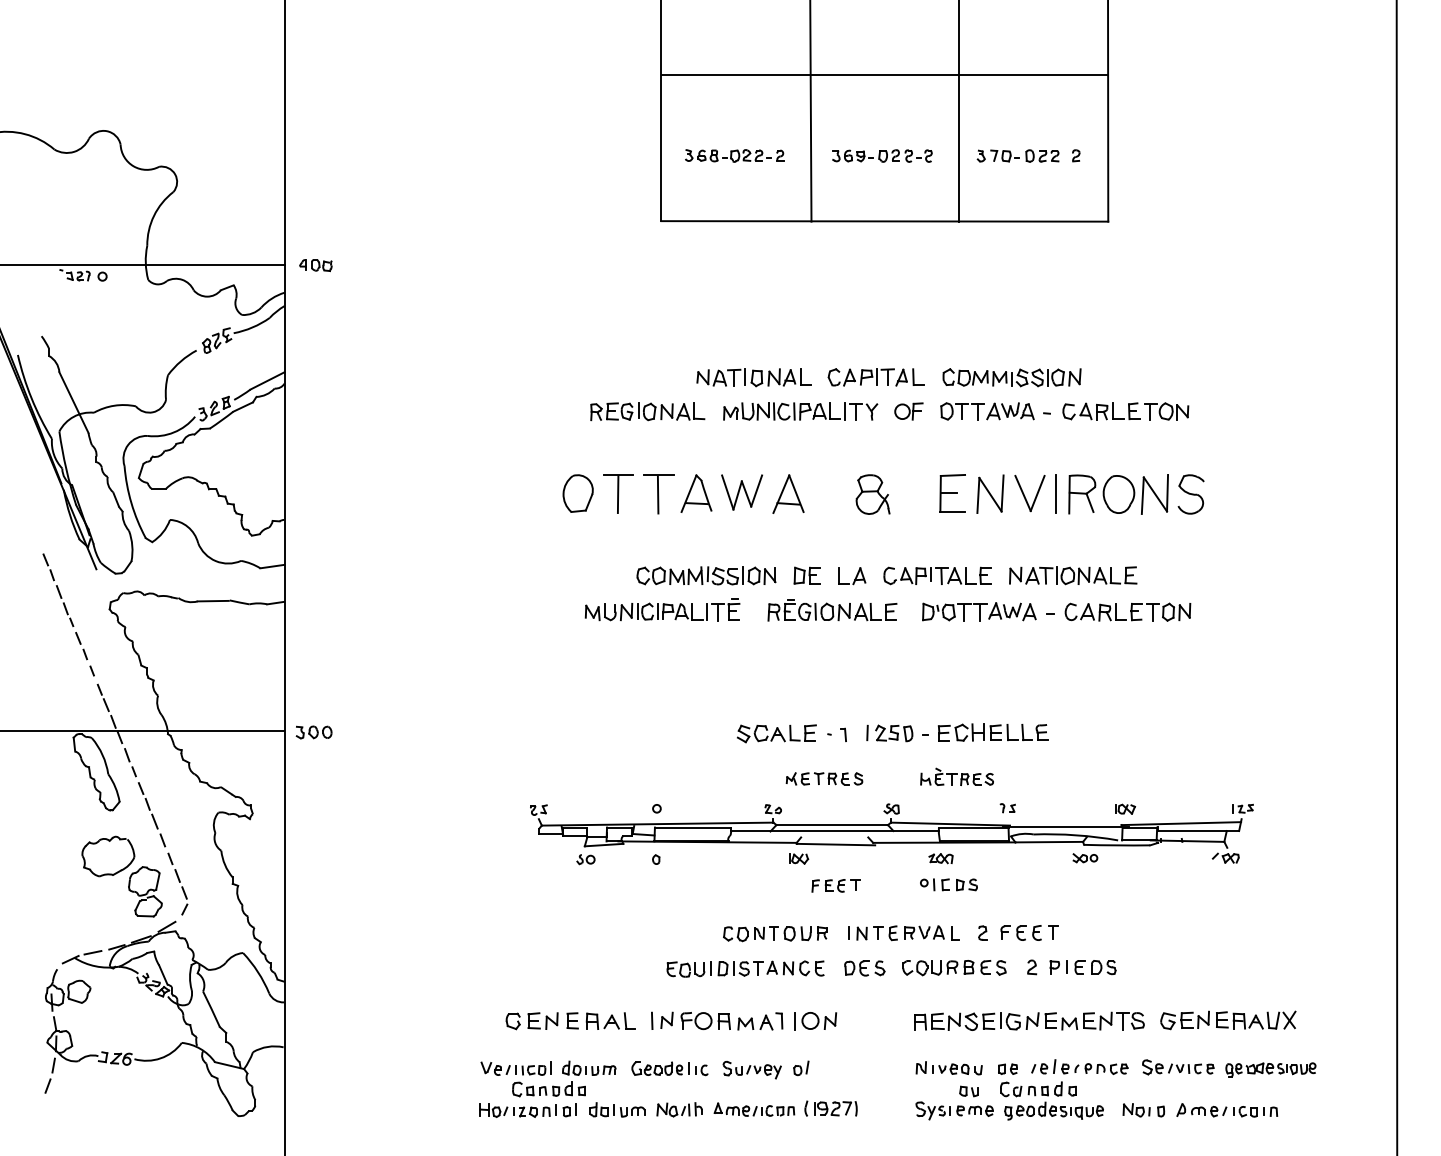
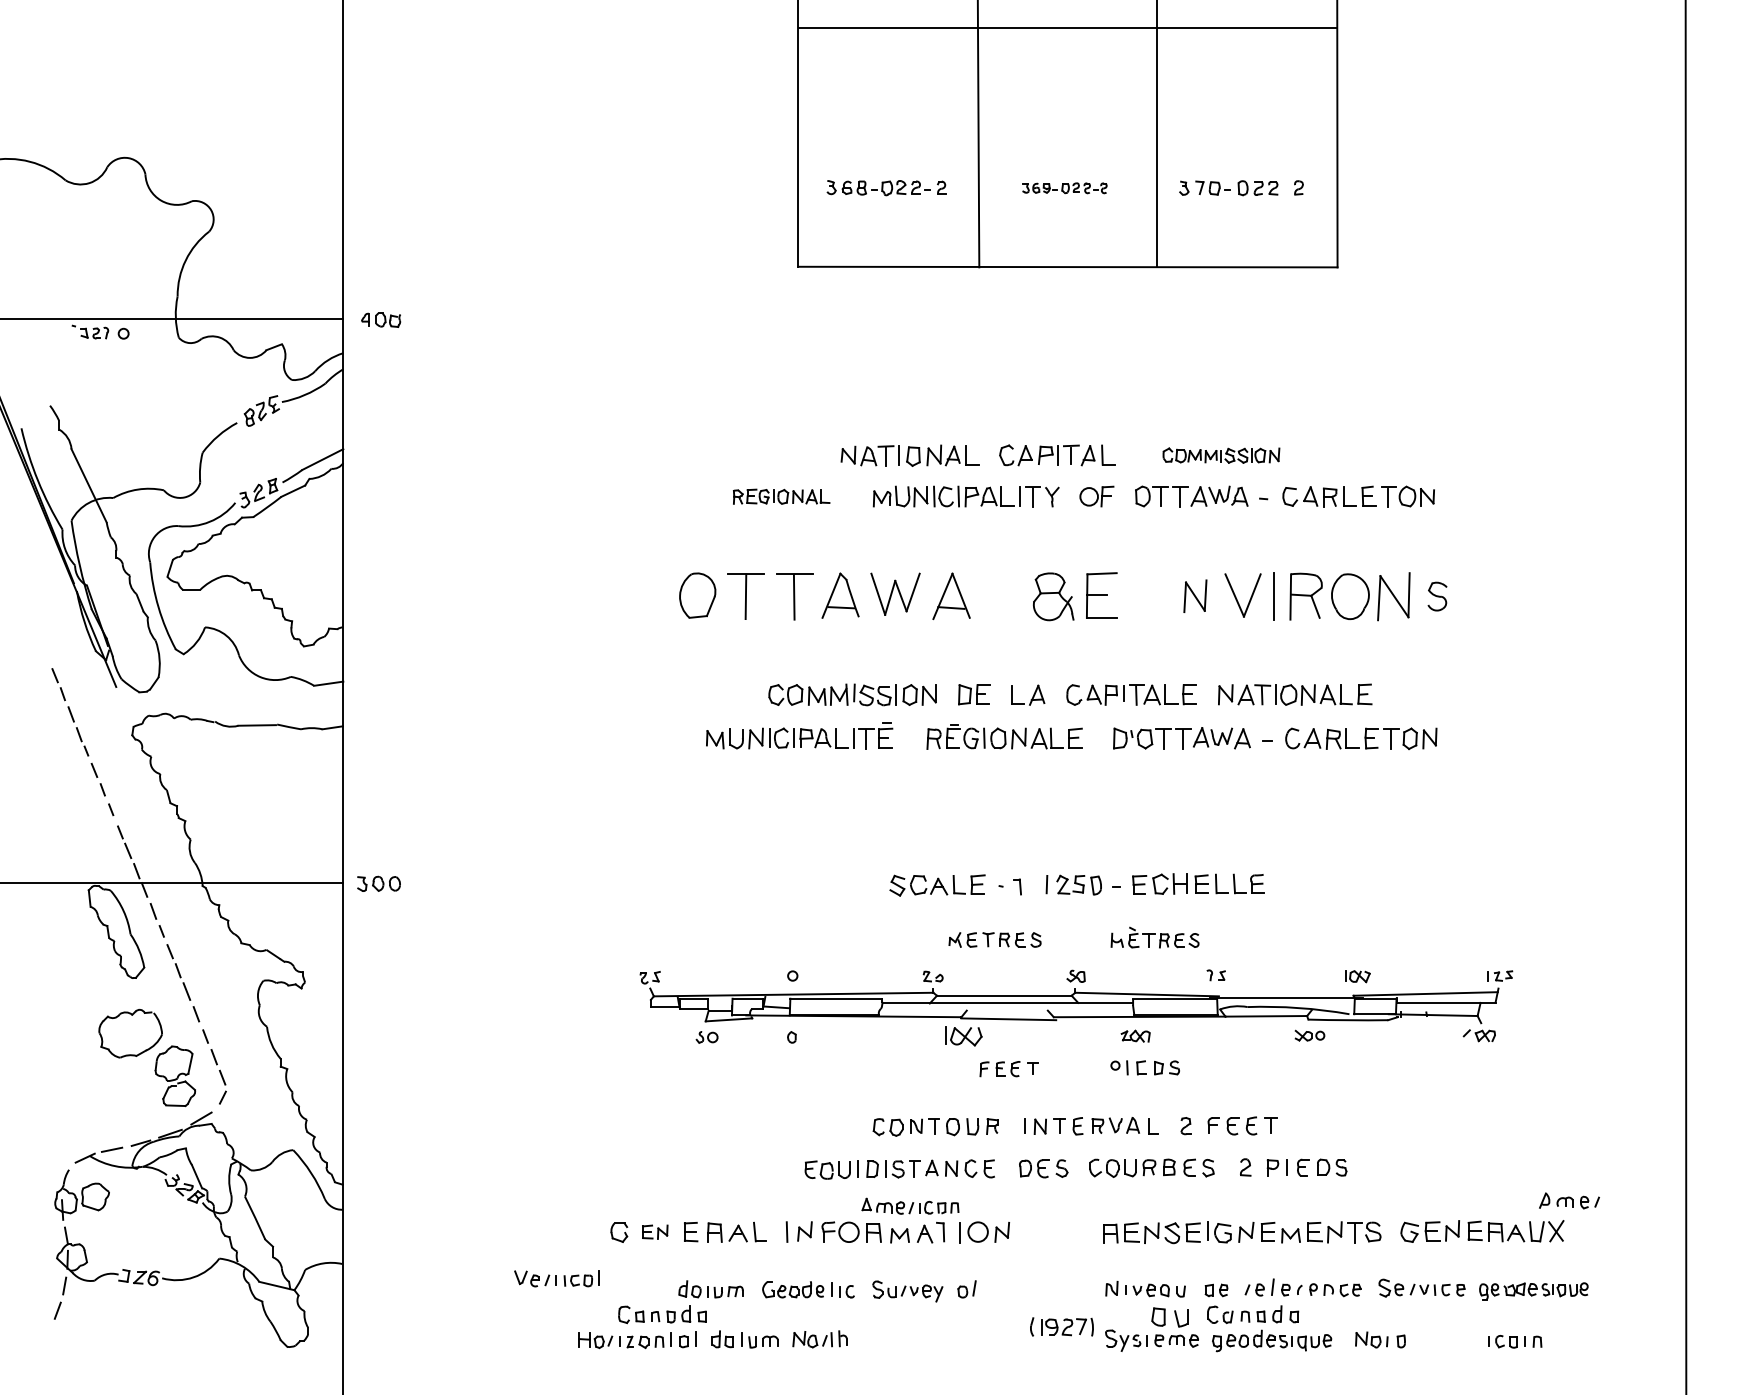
line: (884, 75) -> (1067, 28), moved
part: (882, 156) -> (1064, 188), size x0.7
part: (1012, 377) -> (1221, 455), size x0.7
part: (647, 411) -> (781, 496), size x0.7
part: (952, 493) -> (1101, 595), moved
part: (990, 493) -> (1195, 595), size x0.7
part: (1191, 494) -> (1437, 596), size x0.6
part: (799, 858) -> (964, 1036), size x1.6
part: (542, 1020) -> (654, 1231), size x0.7
part: (515, 1068) -> (556, 1278), moved
part: (969, 1090) -> (1169, 1316), size x1.6
part: (830, 1108) -> (1061, 1326), moved
part: (754, 1109) -> (910, 1205), moved
part: (1201, 1109) -> (1569, 1200), moved

